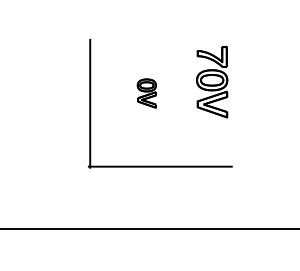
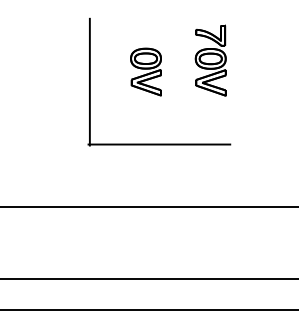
part: (146, 93) -> (145, 71), size x1.67

